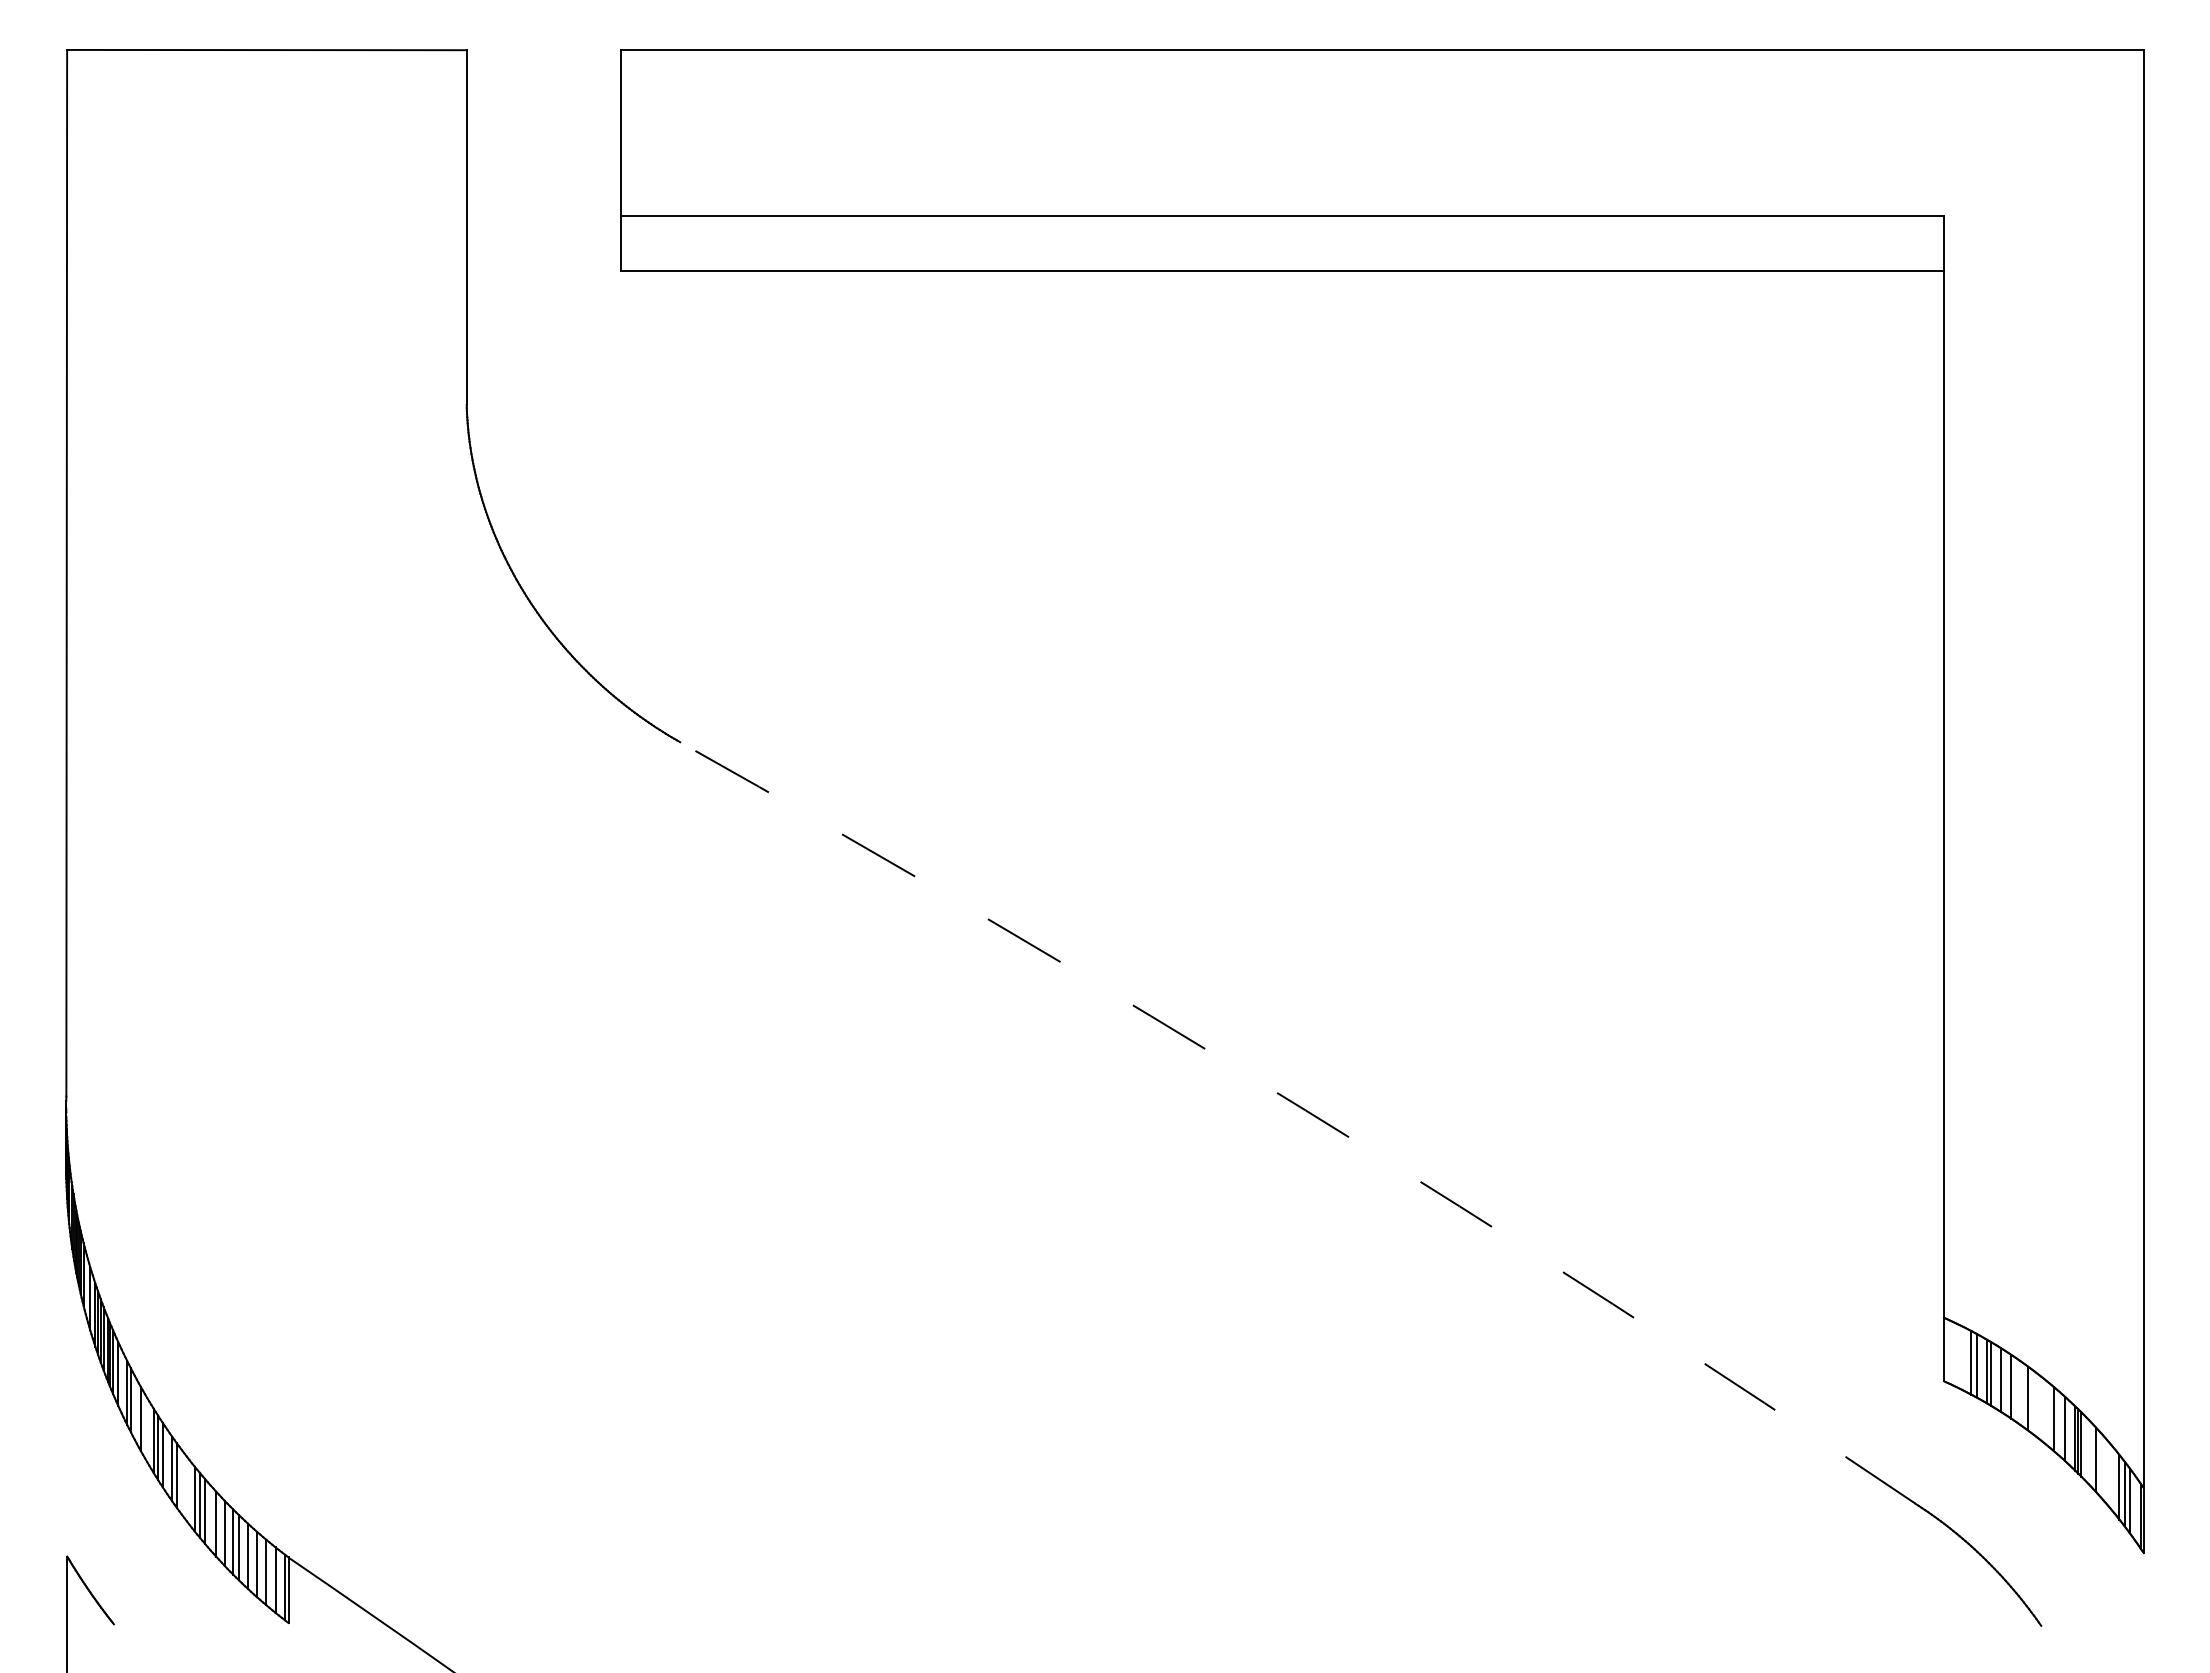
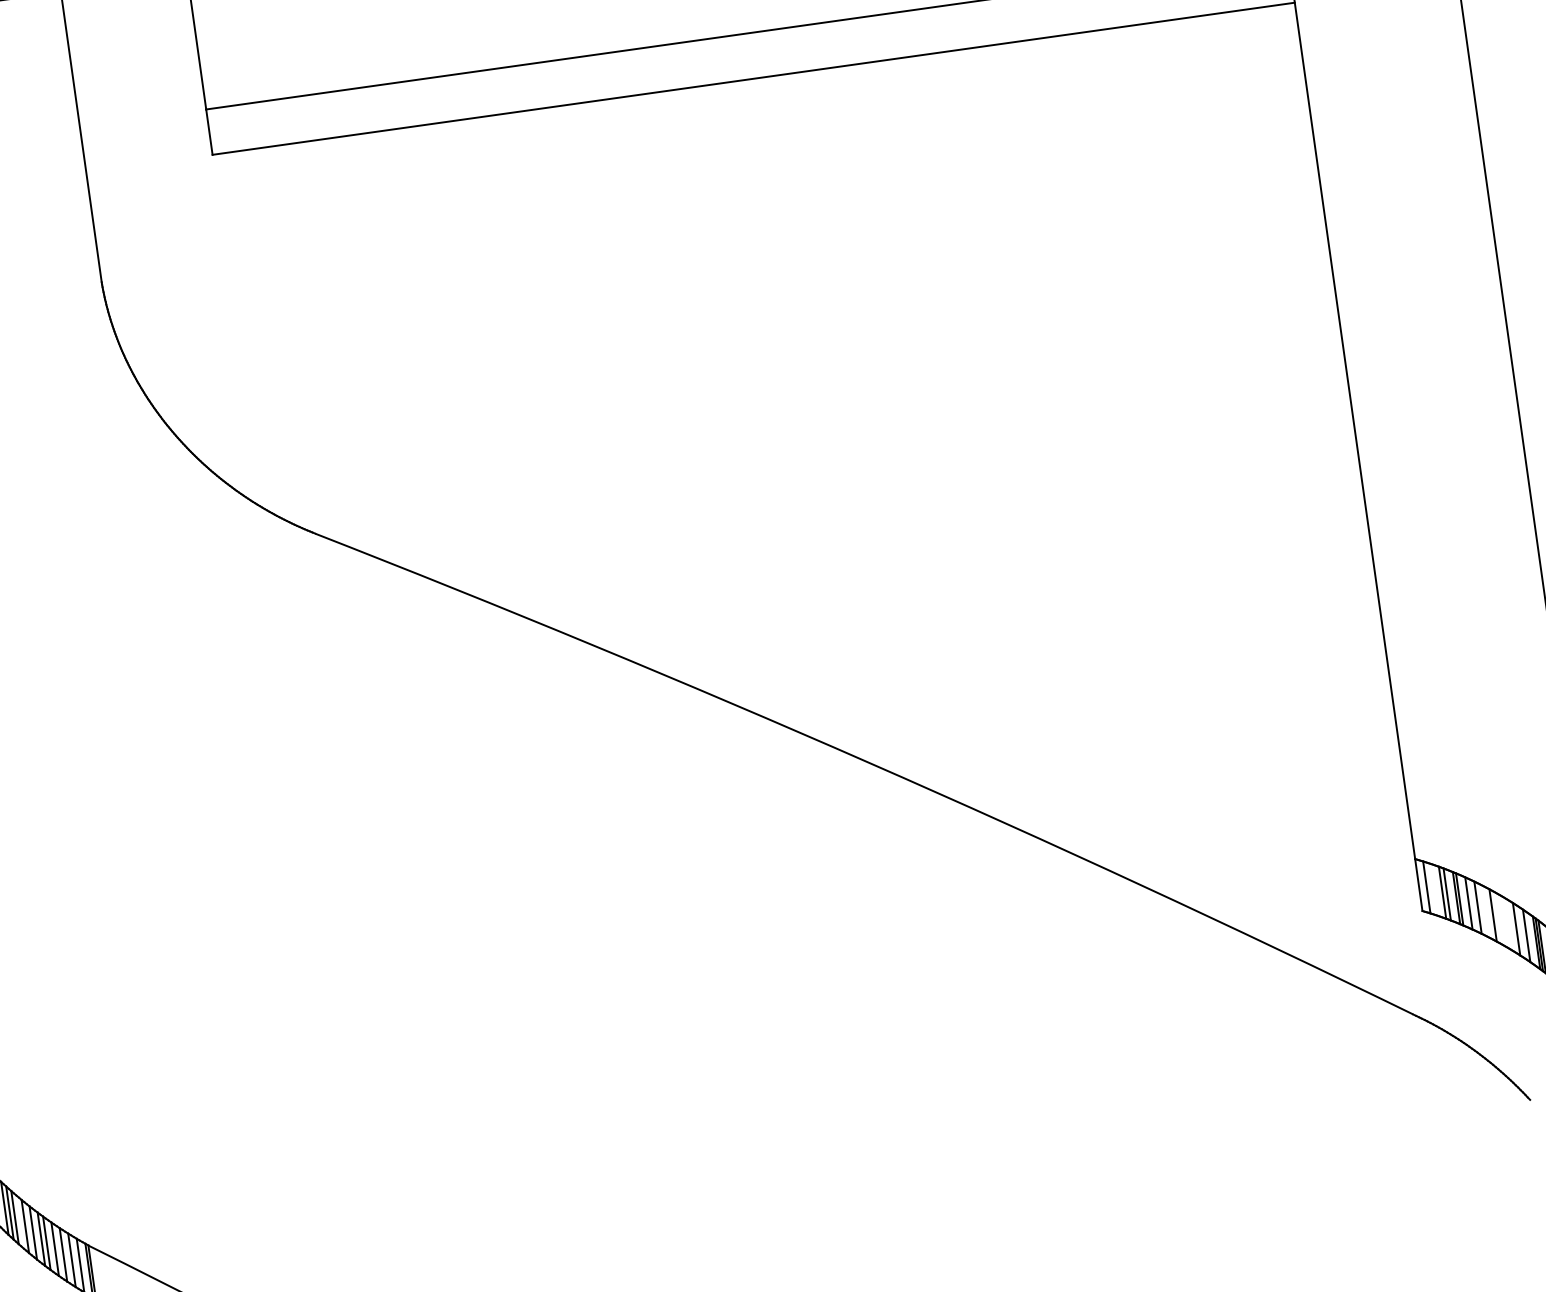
arc: (1305, 1110) -> (868, 762), dashed -> solid
line: (1953, 1353) -> (1427, 887), added

